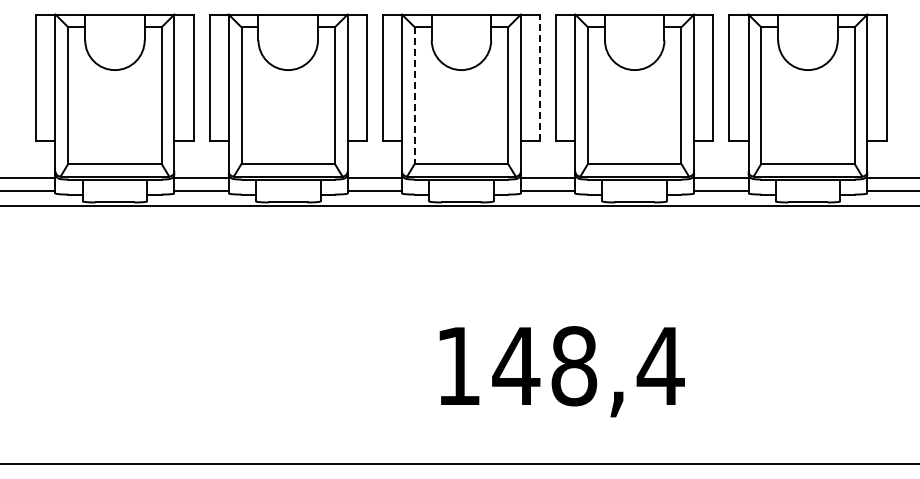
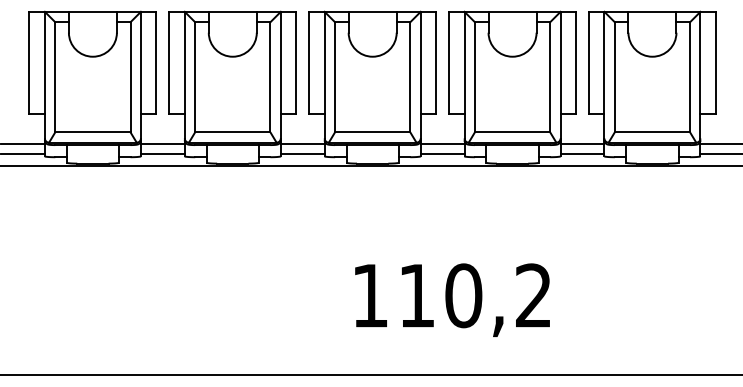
line: (540, 77) -> (436, 62), dashed -> solid
line: (414, 96) -> (334, 78), dashed -> solid
text: (588, 366) -> (475, 296), 148,4 -> 110,2

